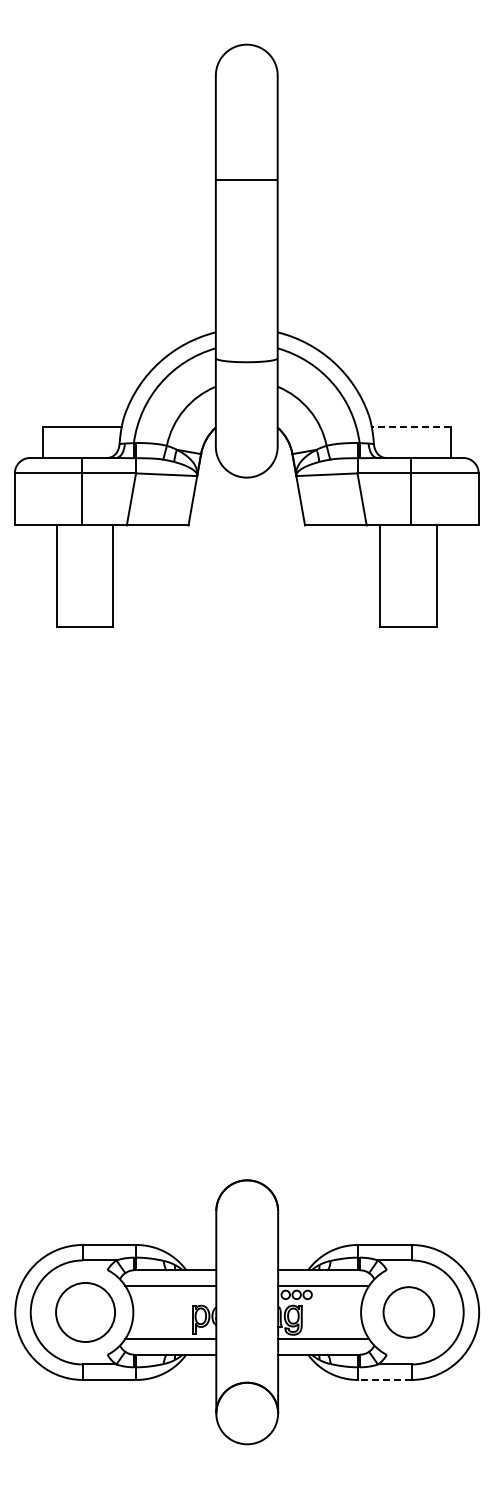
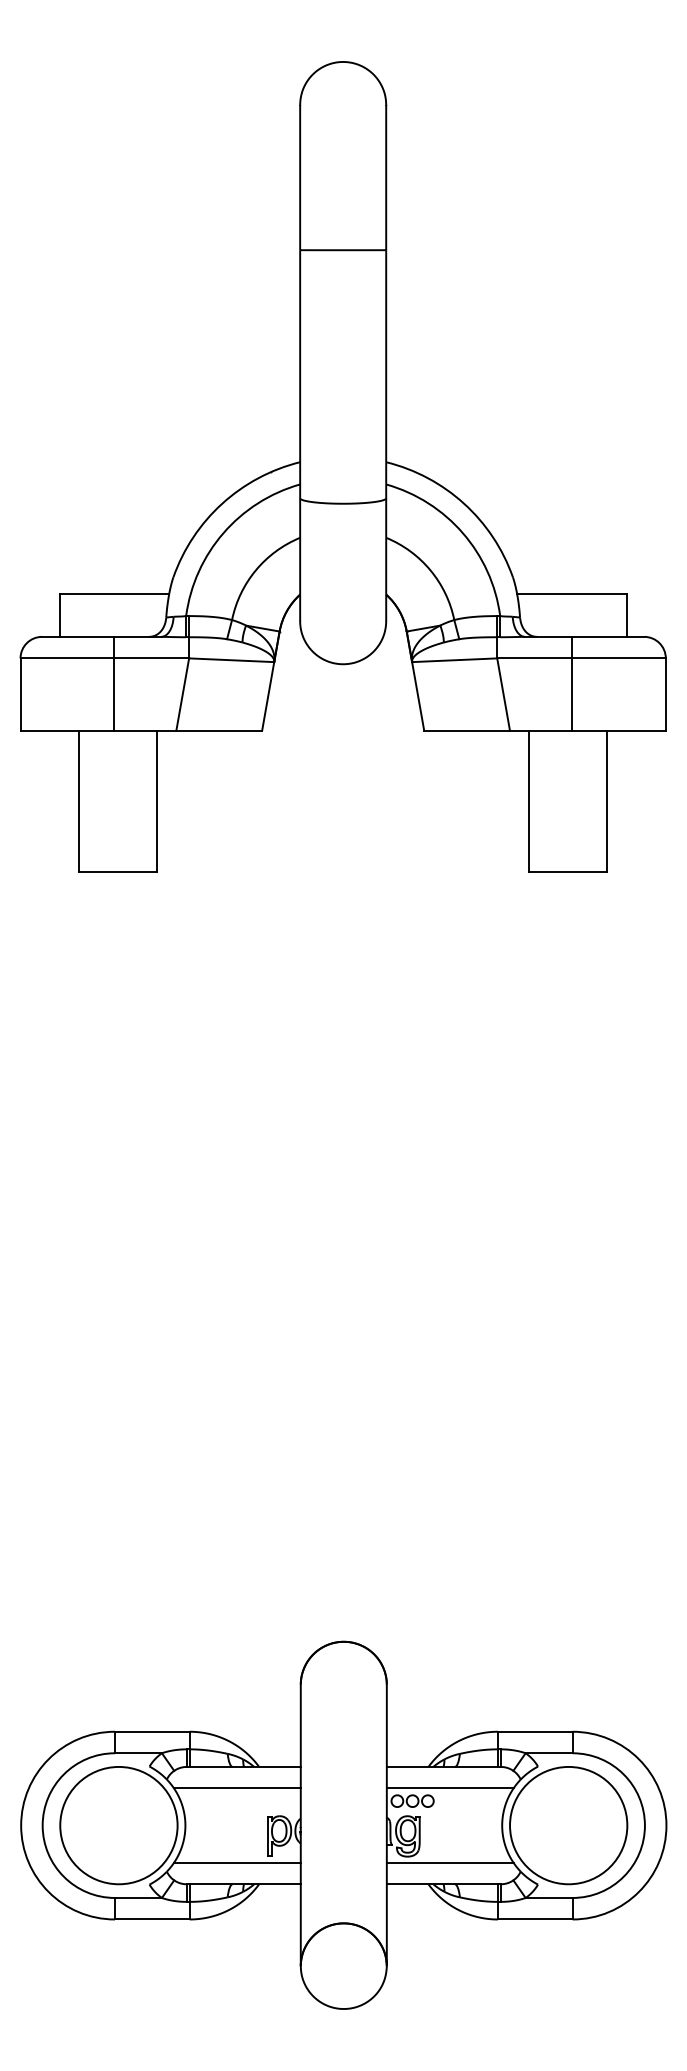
line: (410, 427) -> (570, 594), dashed -> solid
circle: (85, 1312) -> (118, 1825), size x1.43
circle: (408, 1312) -> (568, 1825), size x1.67
line: (384, 1379) -> (534, 1918), dashed -> solid

